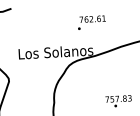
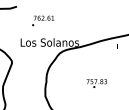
text: (92, 22) -> (43, 20), moved

